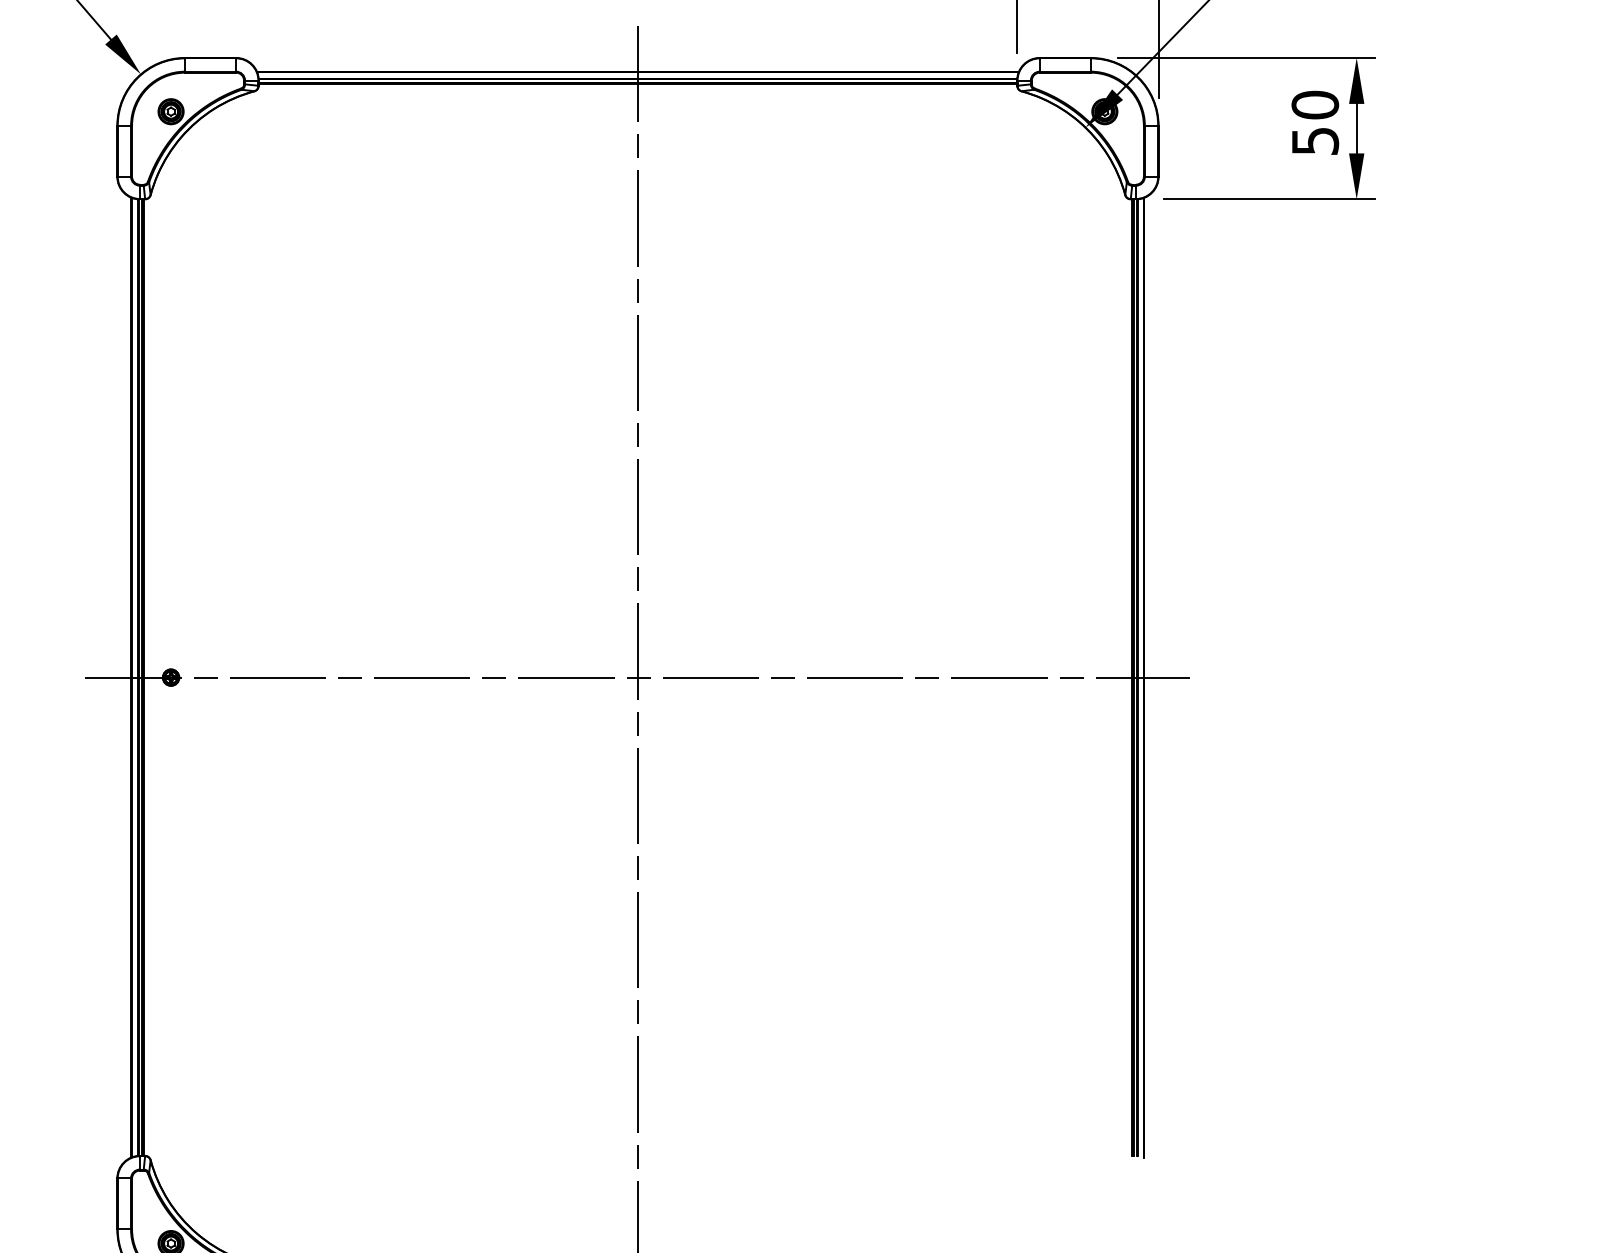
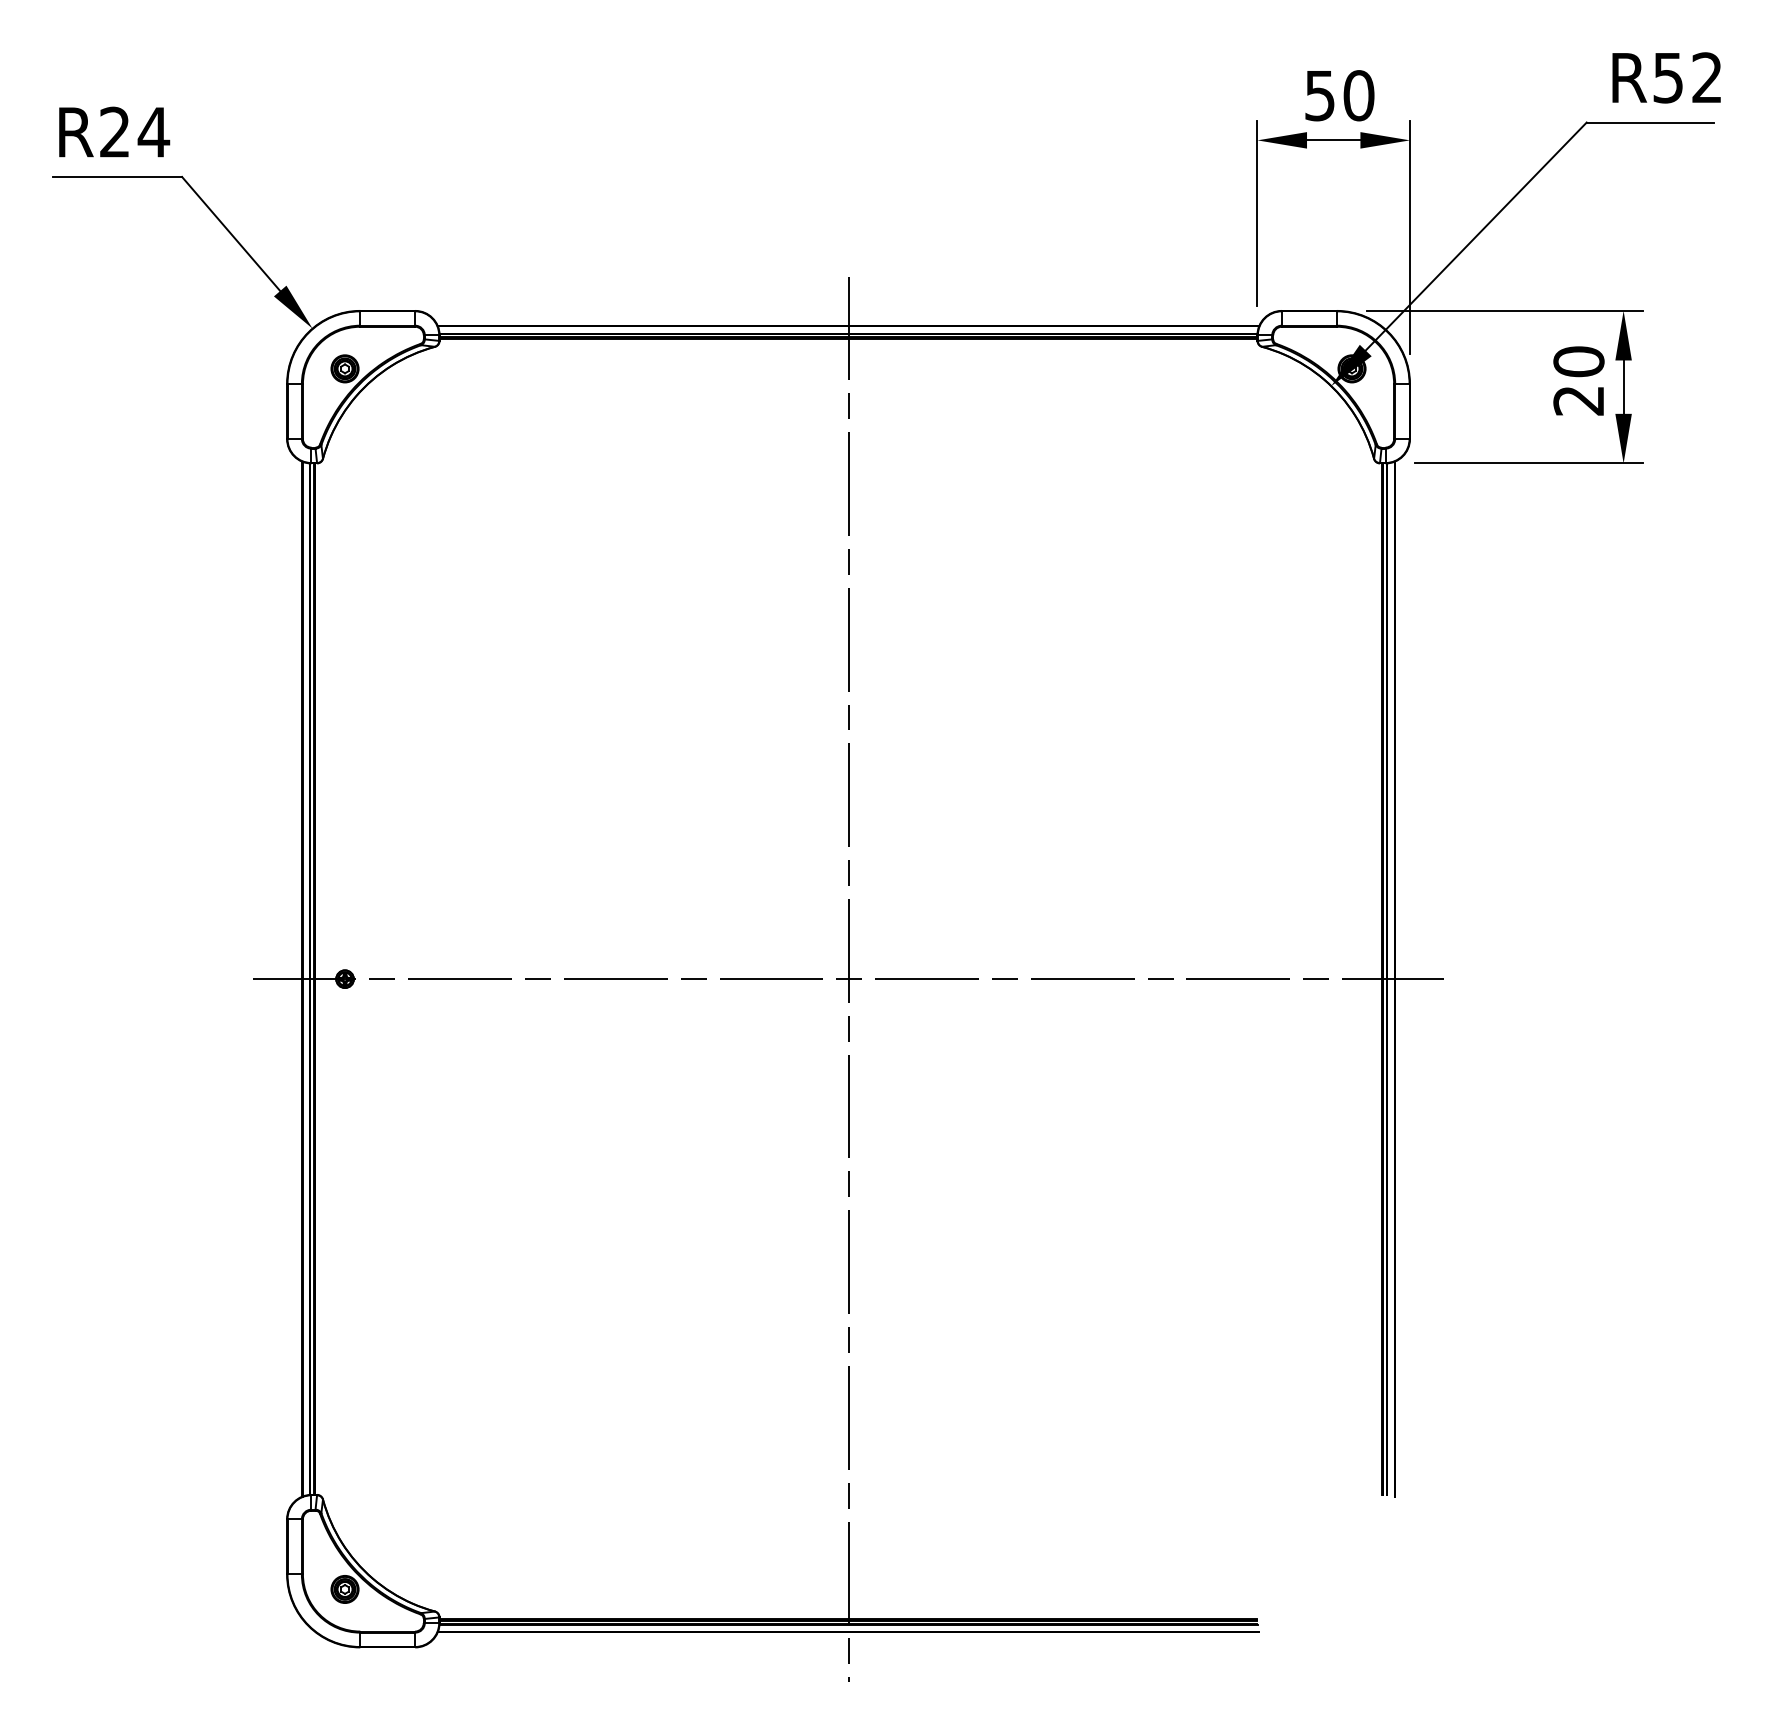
text: (1314, 141) -> (1578, 400), 50 -> 20

